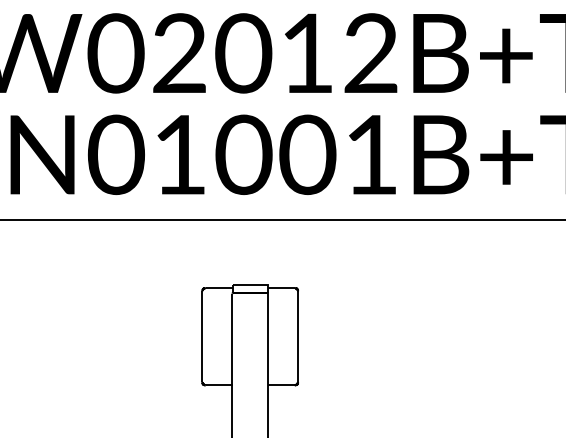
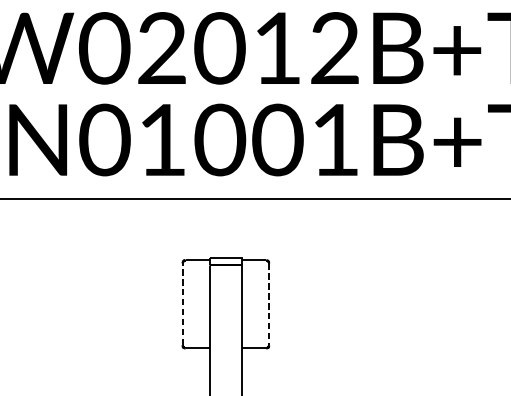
line: (202, 336) -> (182, 304), solid -> dashed
line: (298, 337) -> (269, 305), solid -> dashed

